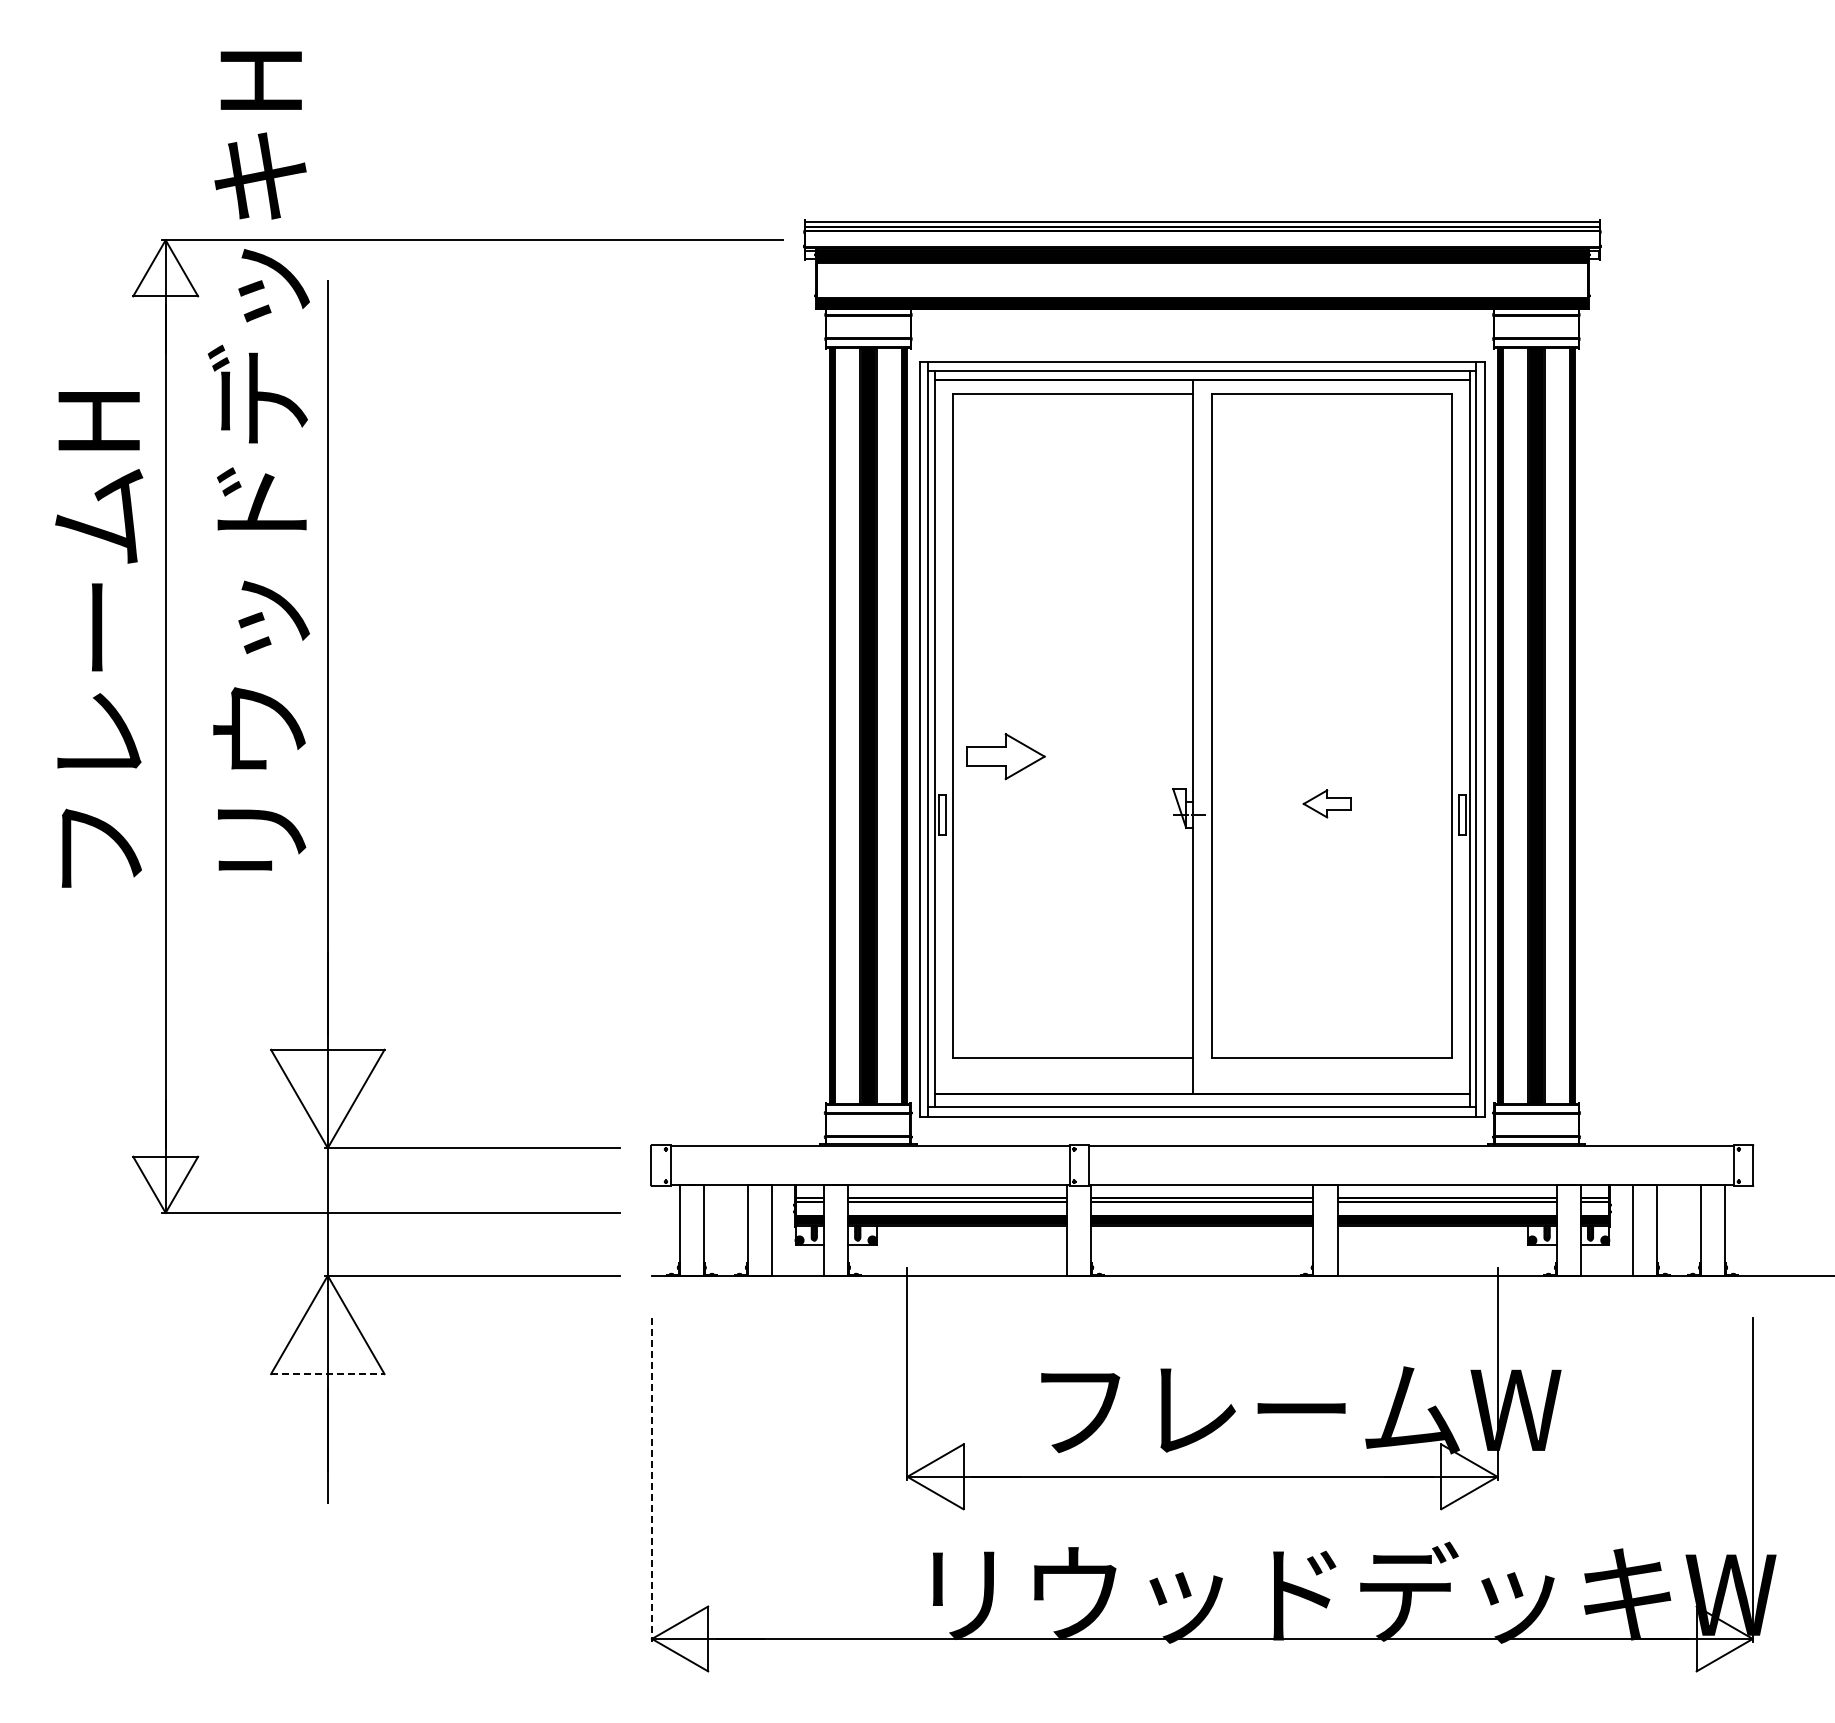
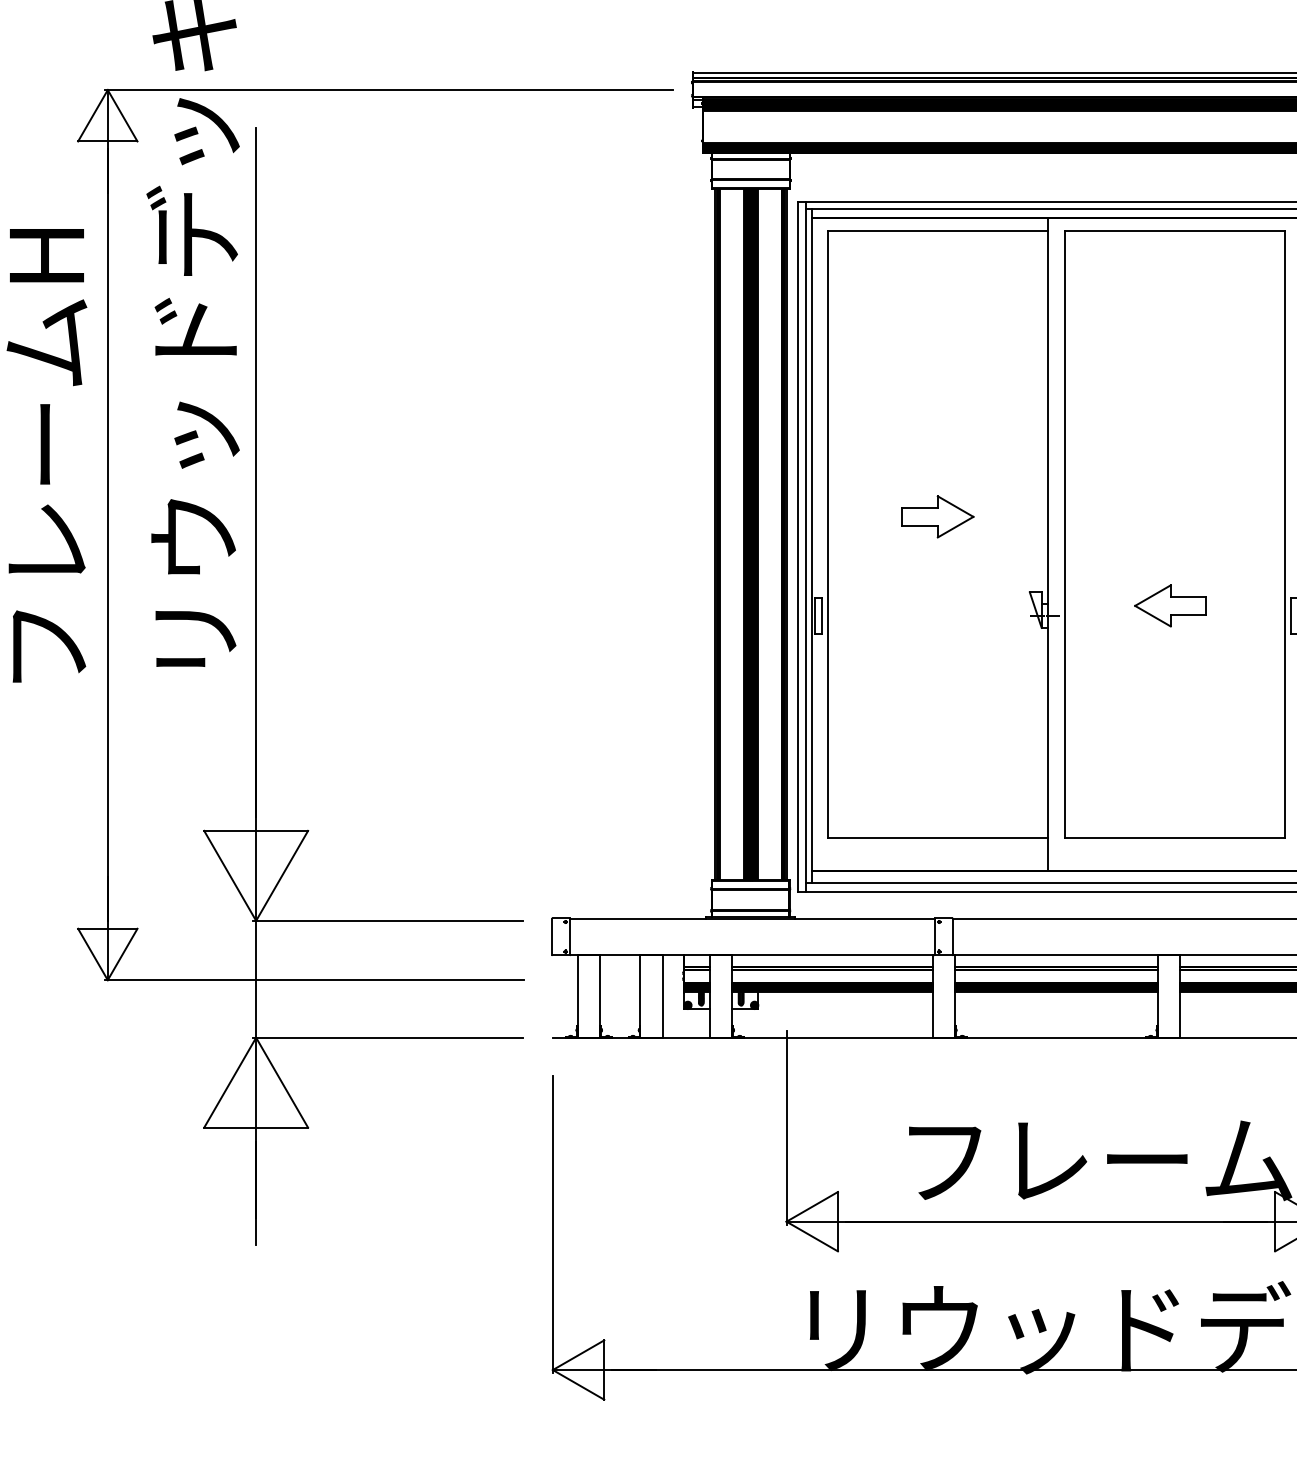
part: (1005, 756) -> (937, 516), moved
part: (1326, 803) -> (1170, 605), size x1.67
line: (327, 1374) -> (255, 1128), dashed -> solid
line: (652, 1480) -> (553, 1225), dashed -> solid

